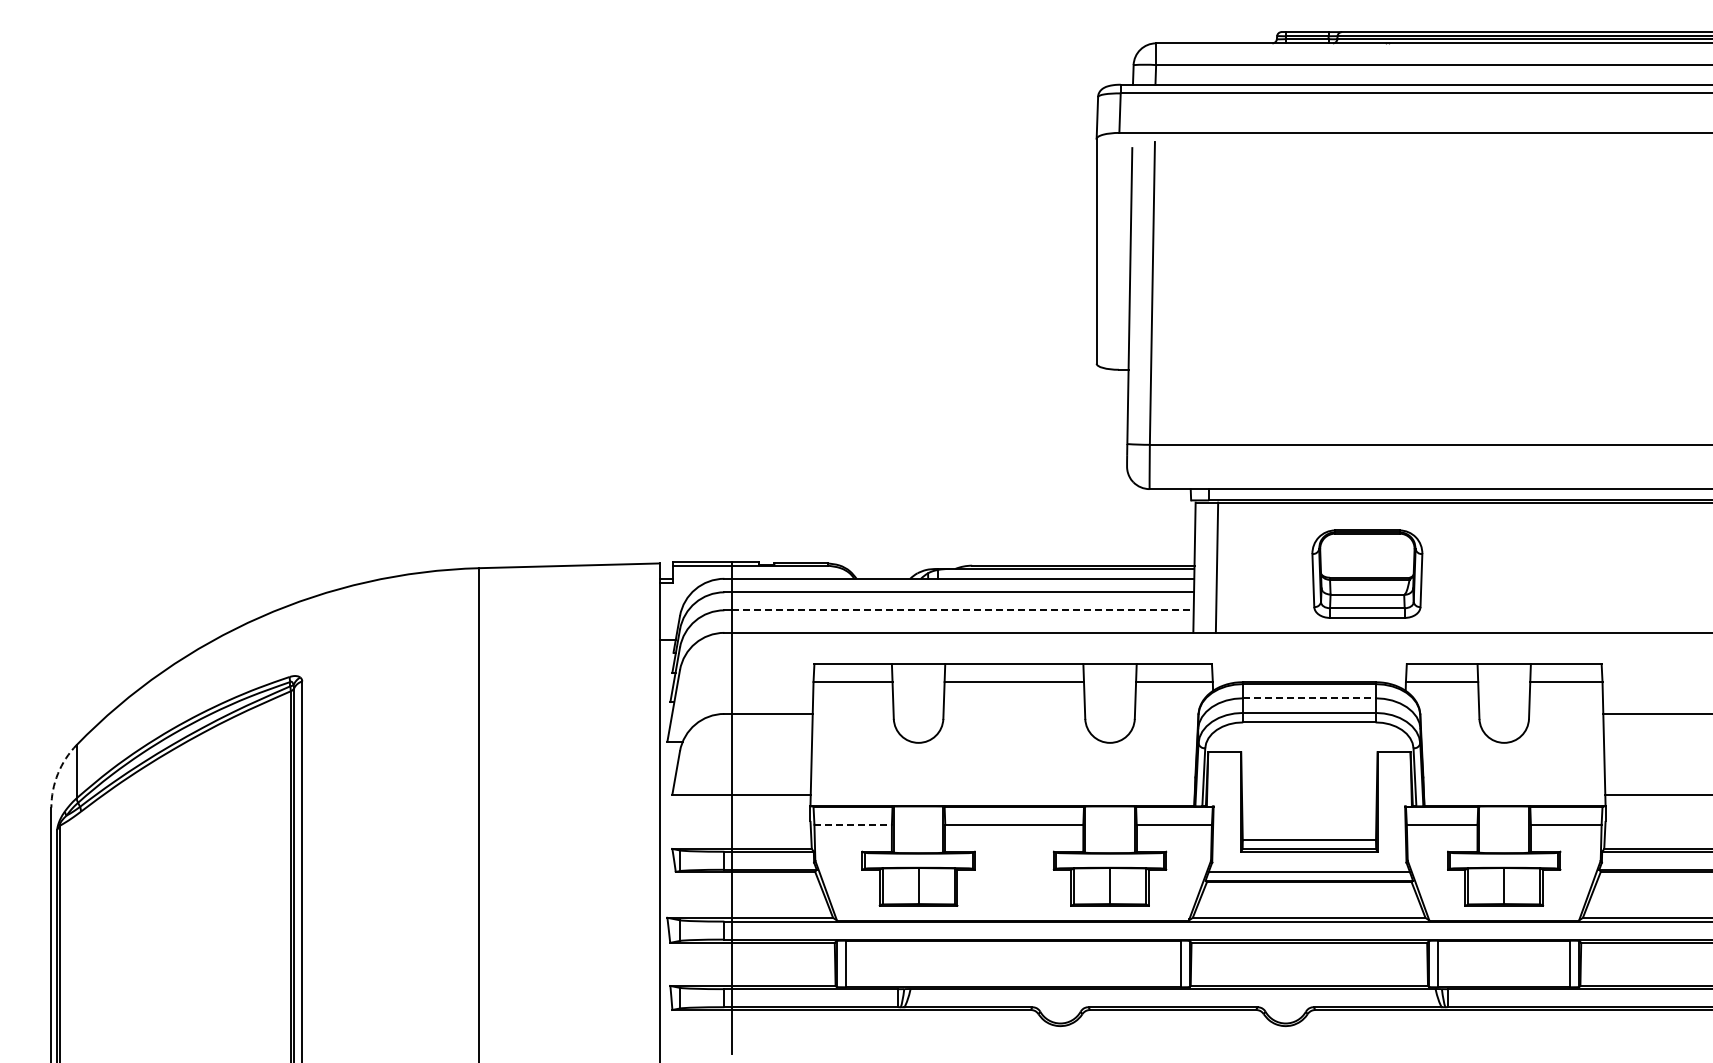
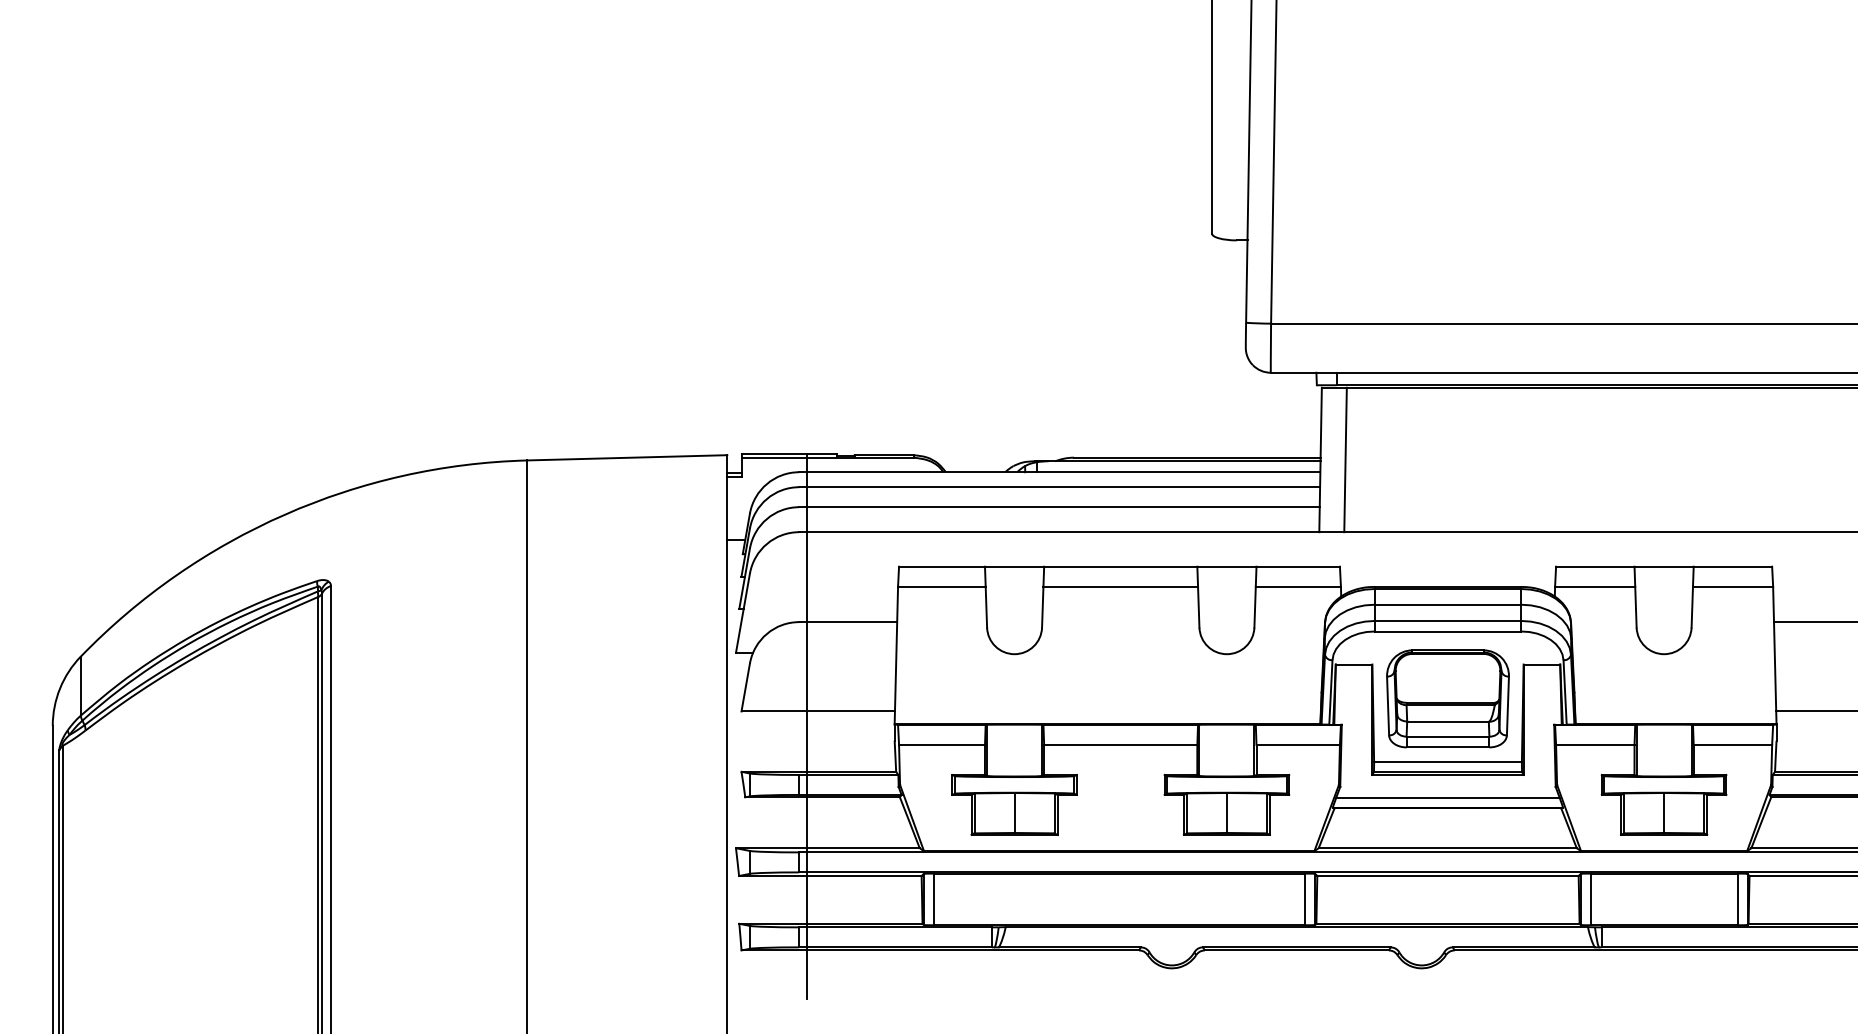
part: (1367, 573) -> (1448, 698), moved
line: (963, 610) -> (1064, 507), dashed -> solid
line: (1309, 698) -> (1448, 604), dashed -> solid
arc: (57, 773) -> (59, 688), dashed -> solid
line: (853, 824) -> (942, 744), dashed -> solid

